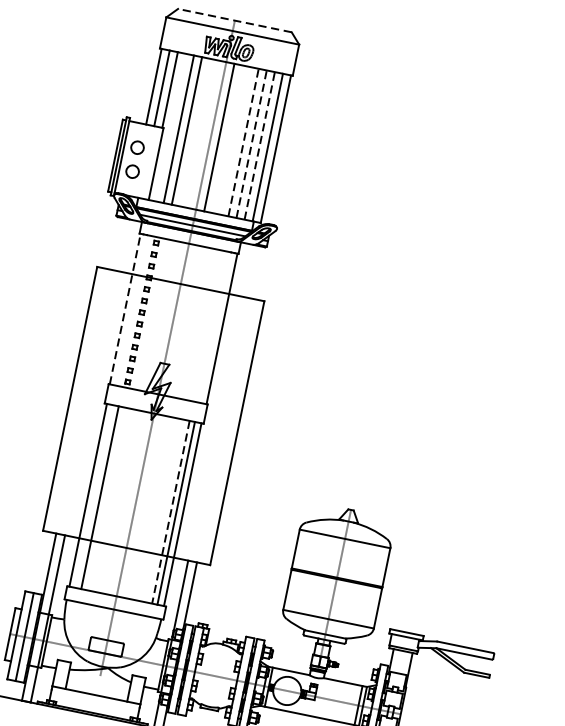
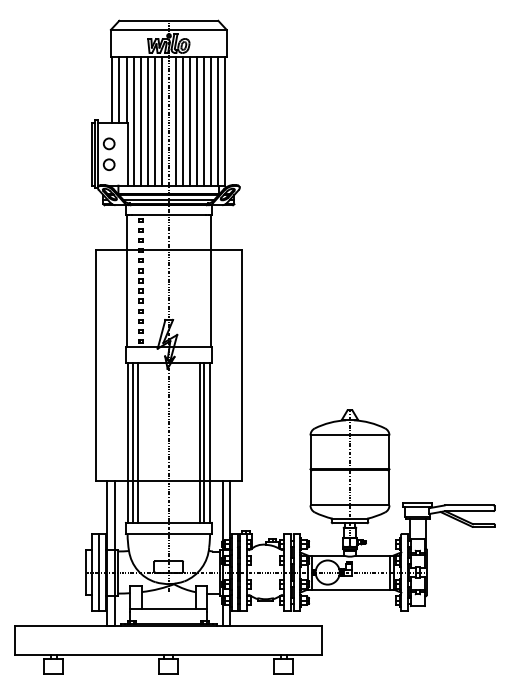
line: (234, 20) -> (168, 20), dashed -> solid
line: (170, 127) -> (133, 121), added
line: (194, 132) -> (154, 121), added
line: (202, 134) -> (161, 121), added
line: (226, 139) -> (182, 121), added
line: (234, 140) -> (189, 121), added
line: (244, 141) -> (197, 120), dashed -> solid
line: (252, 143) -> (204, 120), dashed -> solid
line: (260, 145) -> (211, 120), dashed -> solid
line: (125, 308) -> (126, 280), dashed -> solid
line: (95, 496) -> (133, 442), added
line: (170, 512) -> (199, 443), dashed -> solid

